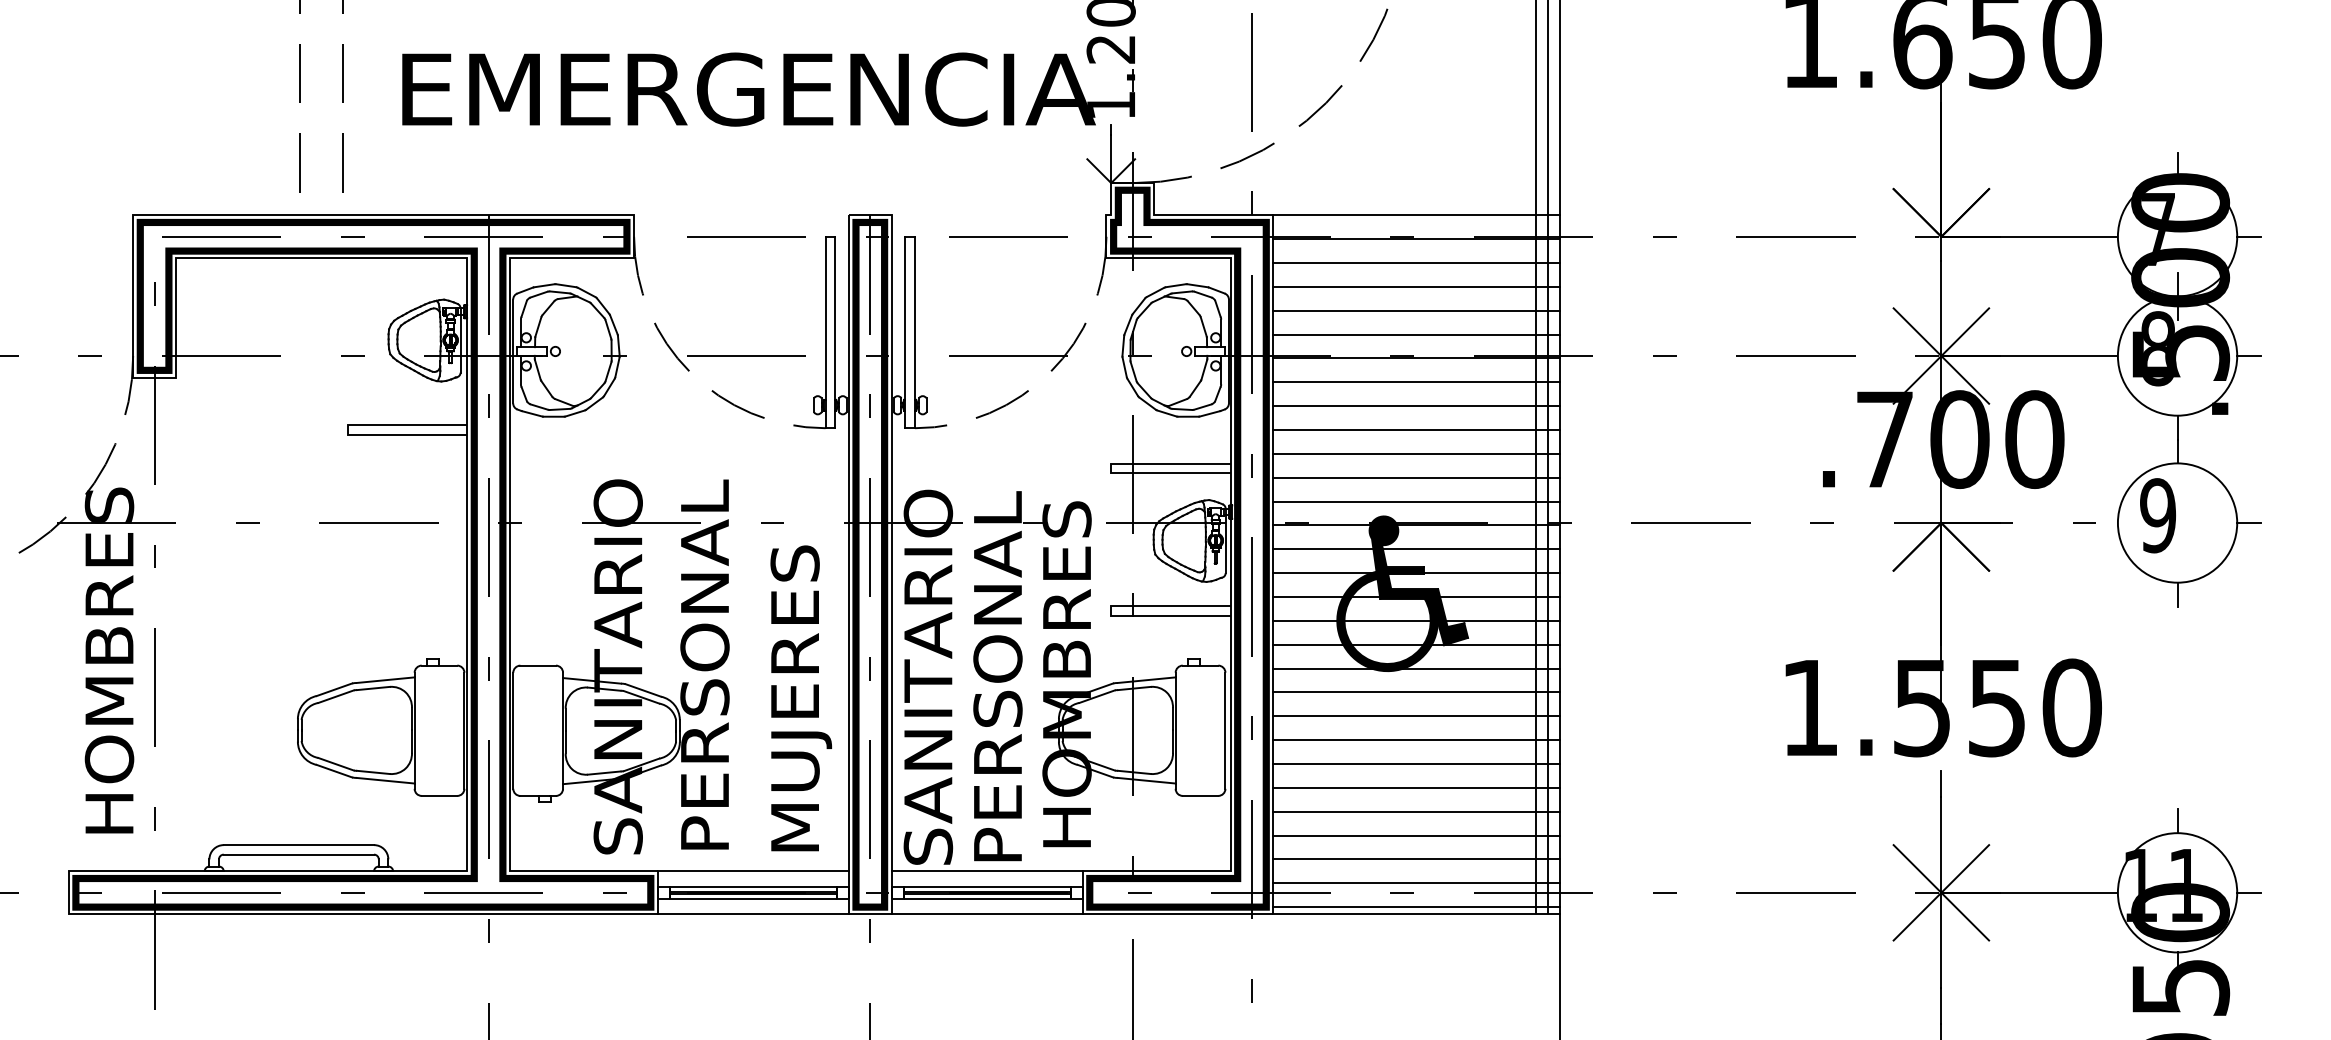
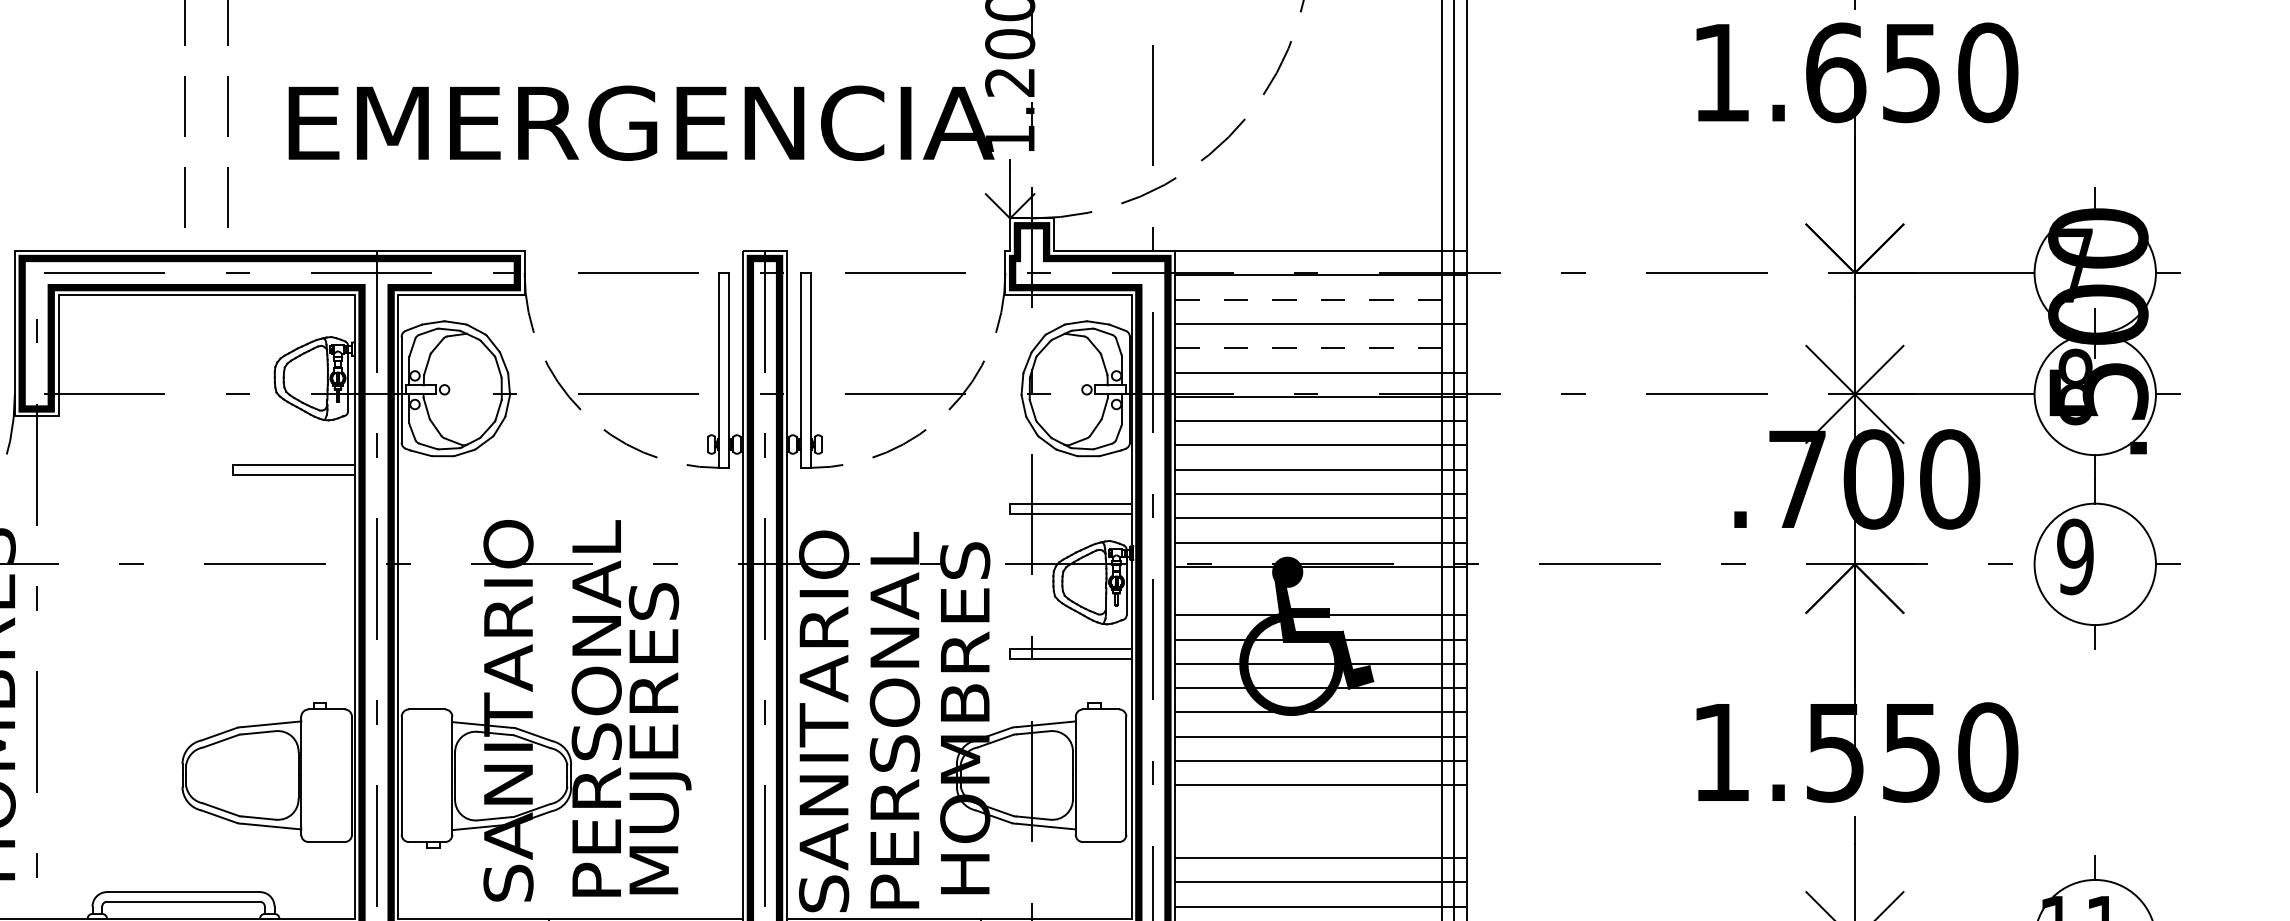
line: (1417, 263) -> (1321, 300), solid -> dashed
line: (1417, 310) -> (1321, 348), solid -> dashed
line: (1416, 549) -> (1320, 591), removed
text: (800, 698) -> (659, 738), moved
line: (1416, 763) -> (1320, 809), removed
line: (1416, 787) -> (1320, 833), removed

